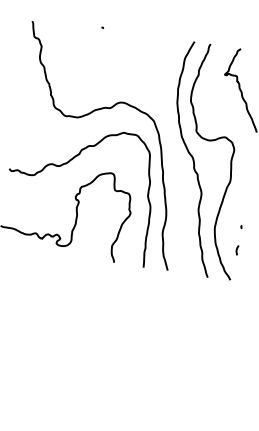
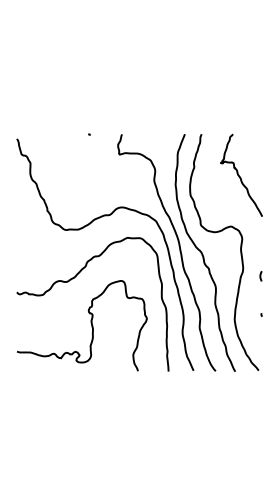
curve: (171, 153) -> (179, 251), added
curve: (236, 250) -> (260, 276), moved

